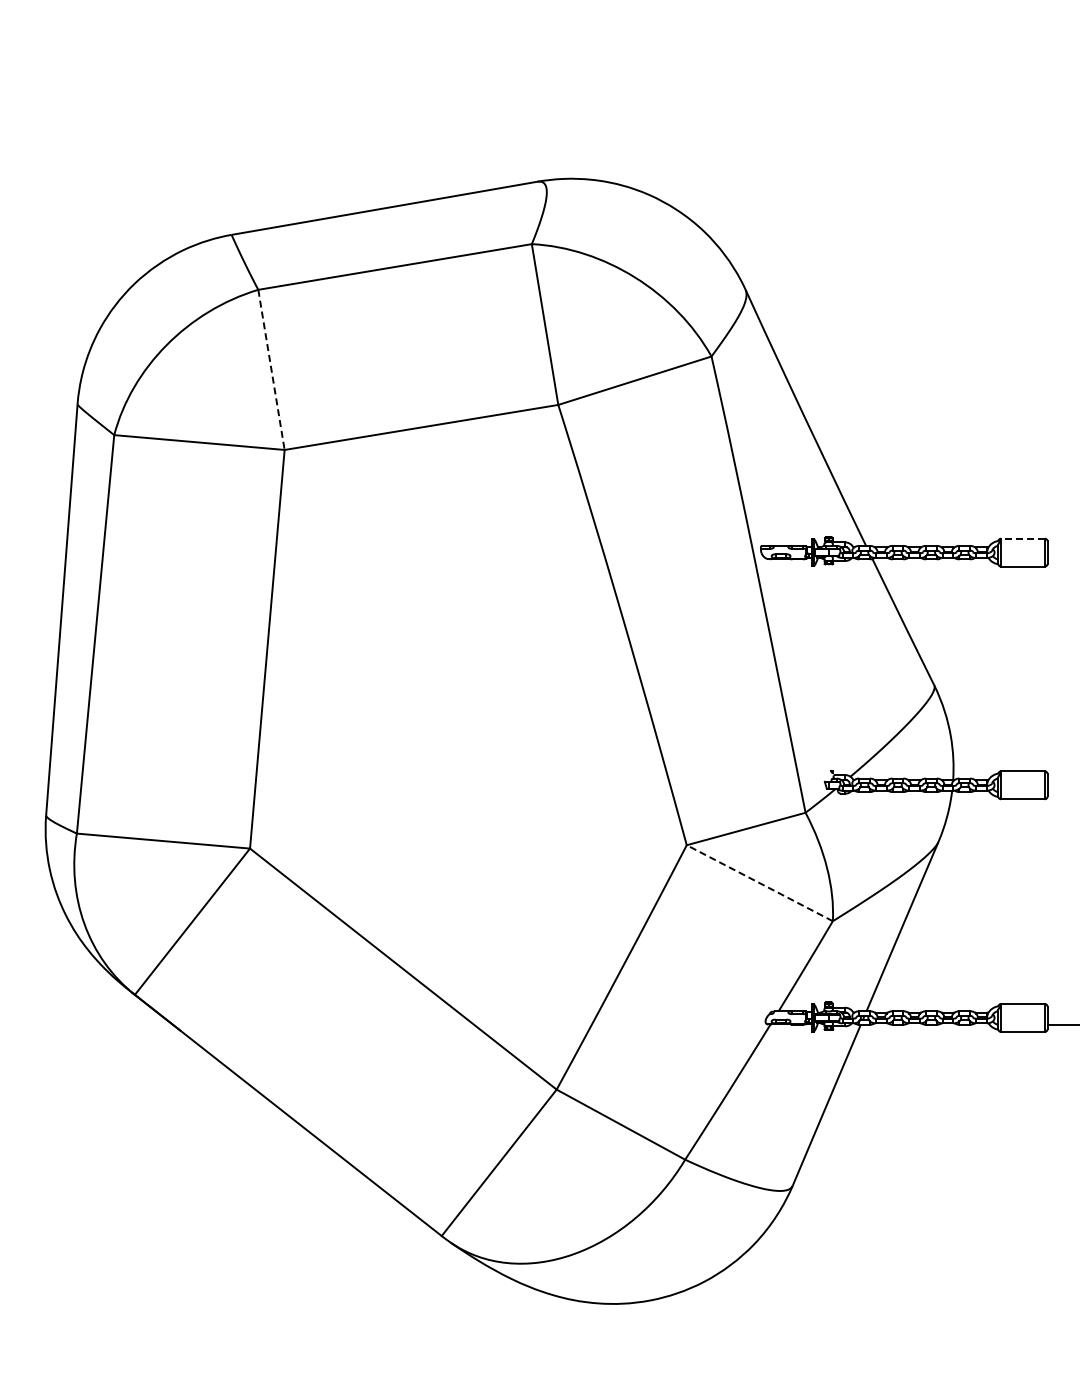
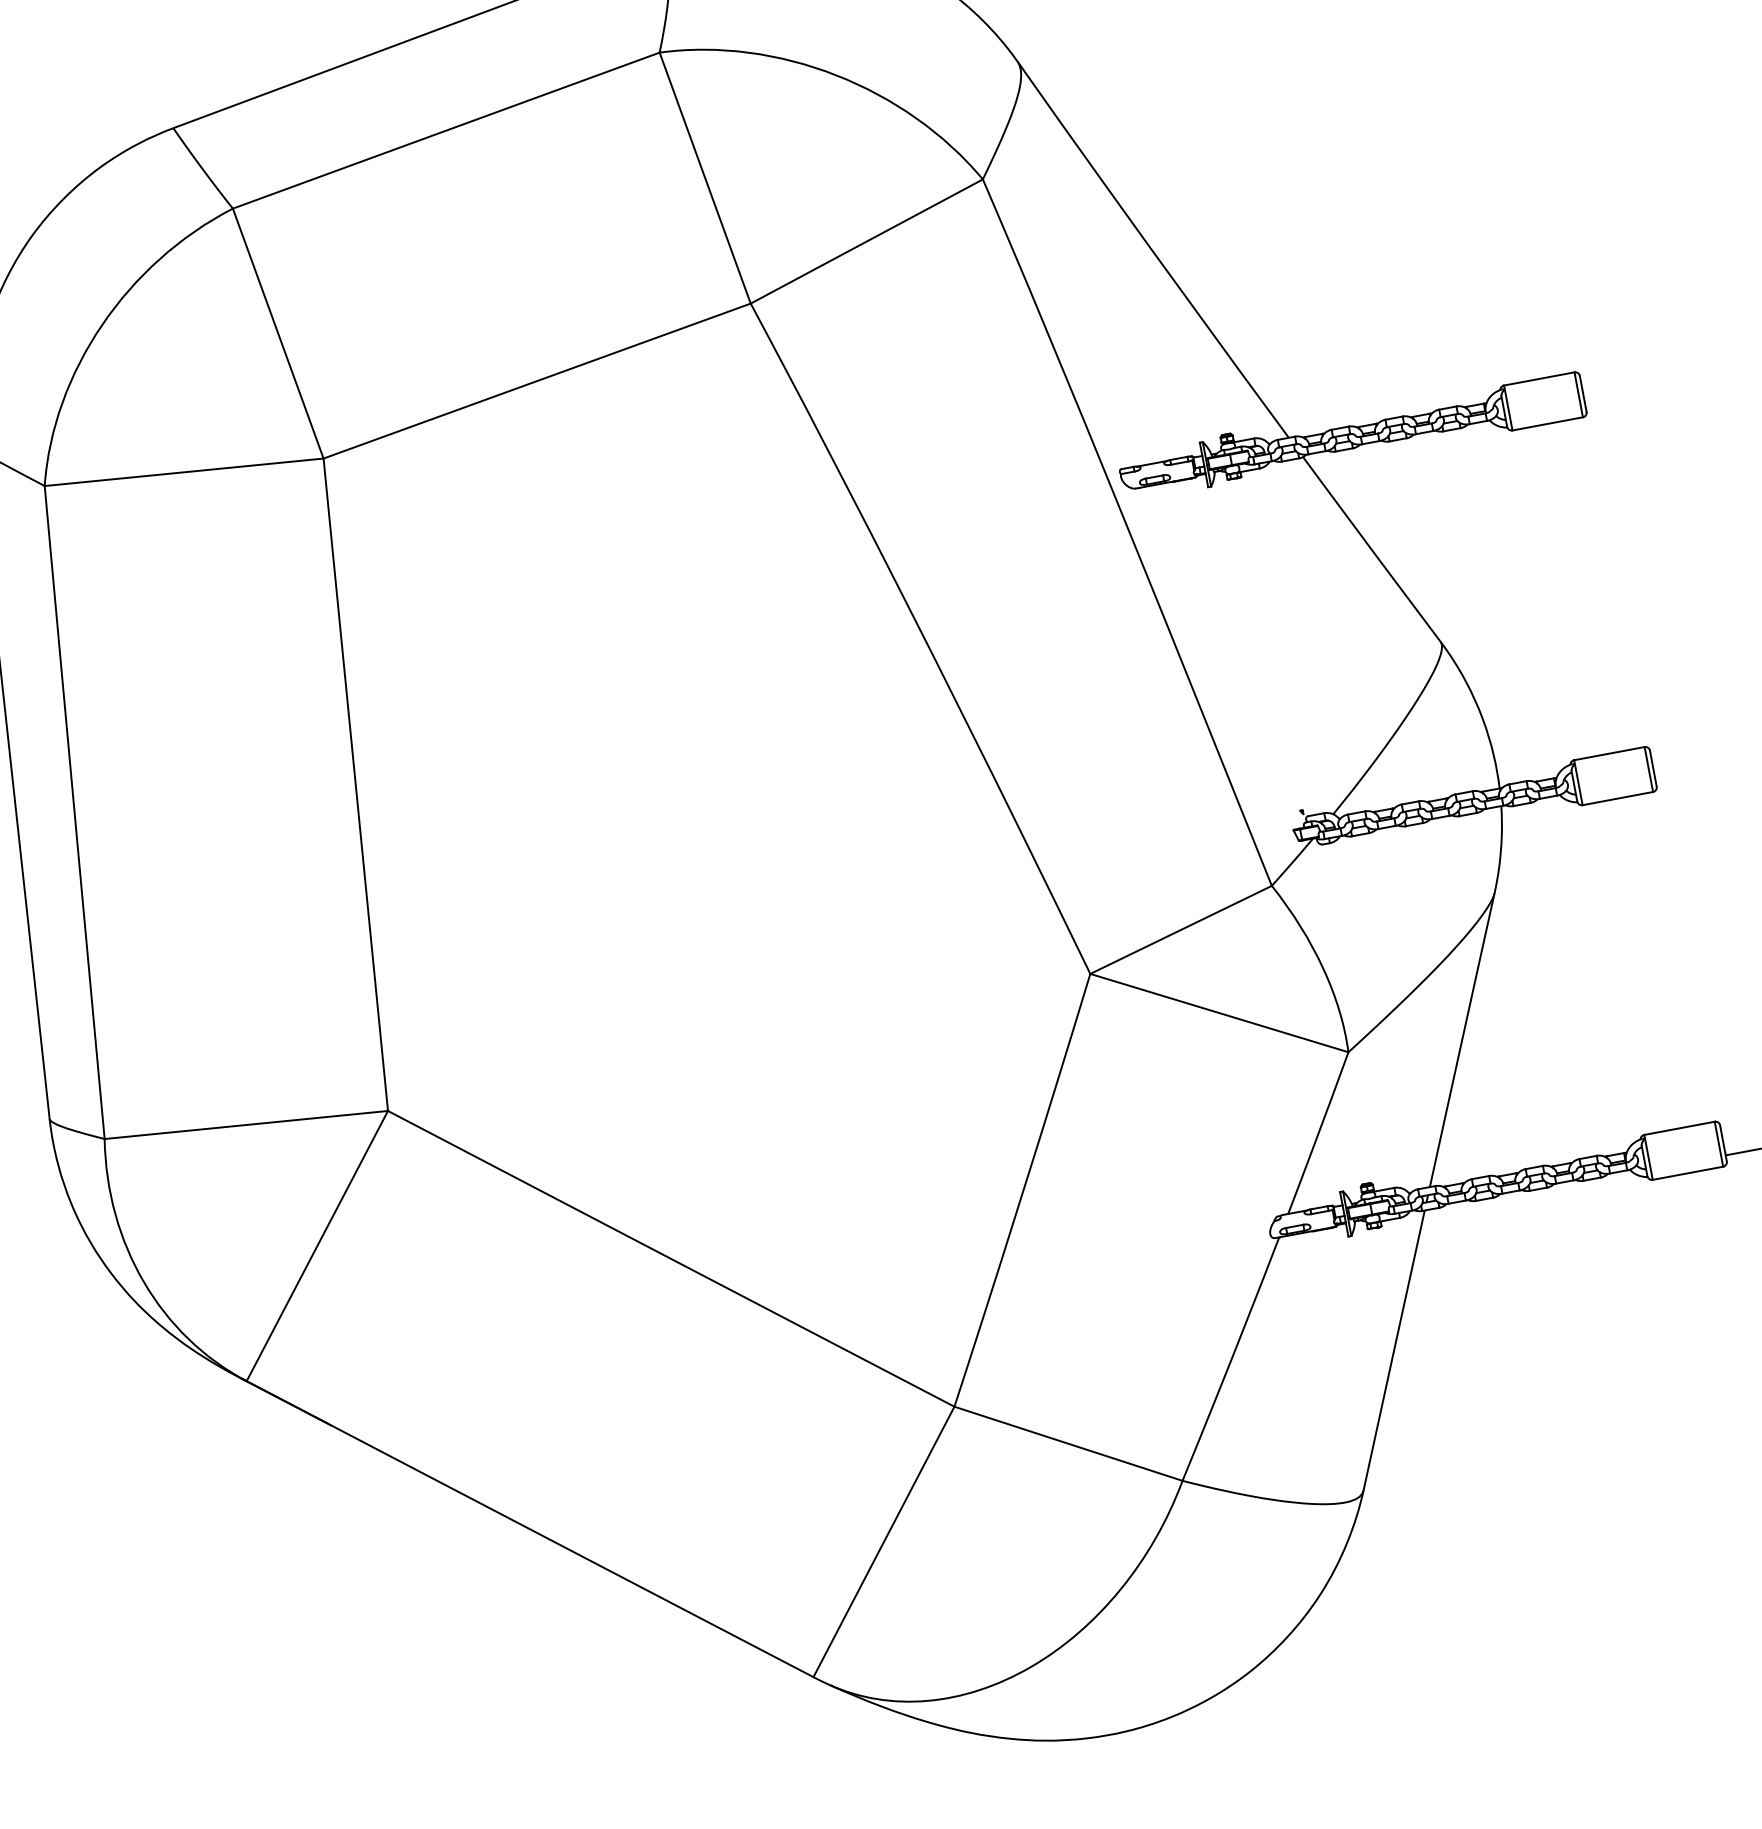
line: (271, 370) -> (278, 334), dashed -> solid
line: (1022, 538) -> (1538, 378), dashed -> solid
line: (759, 882) -> (1218, 1012), dashed -> solid

